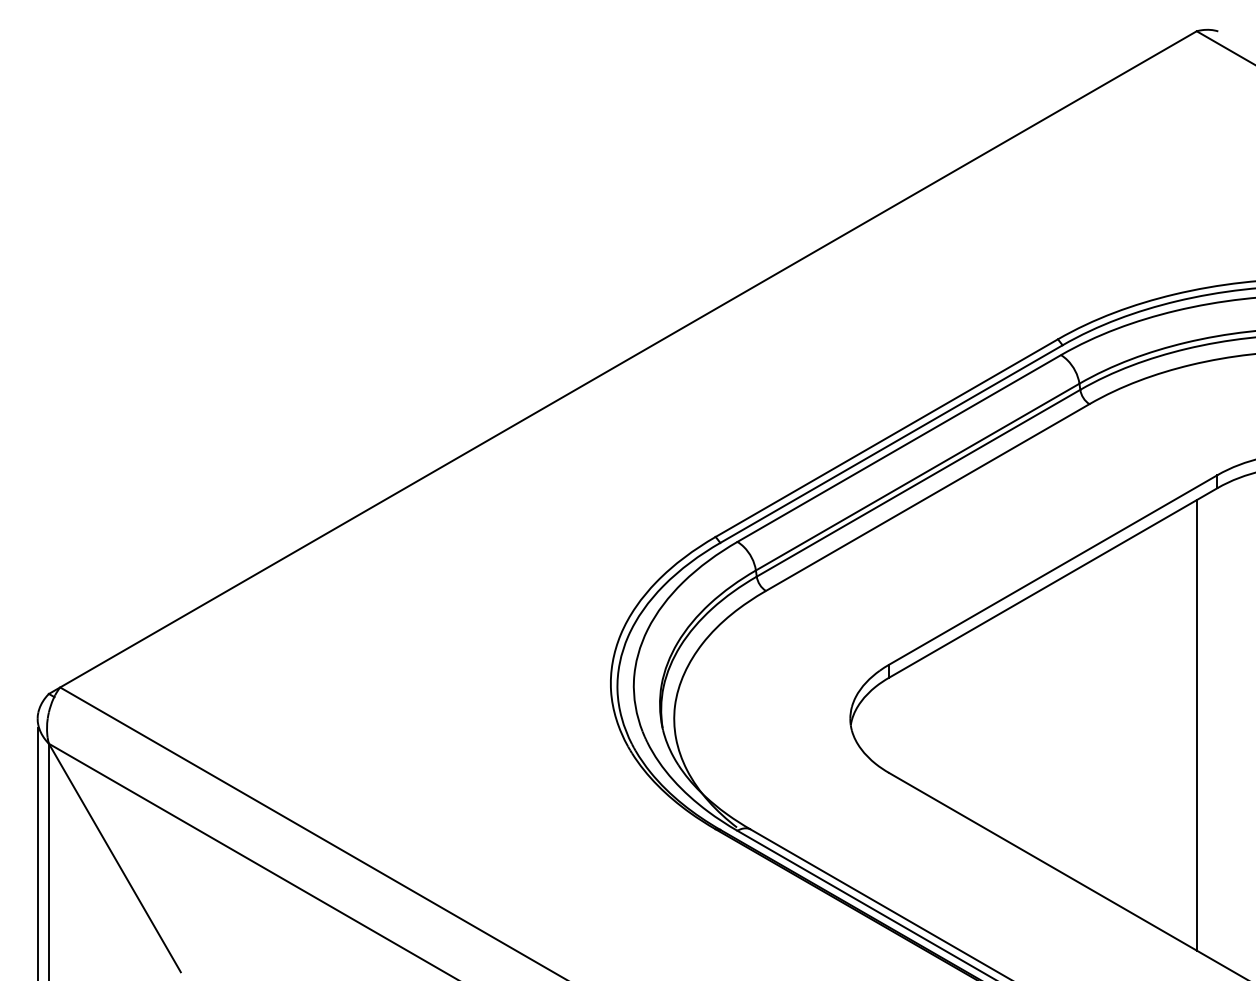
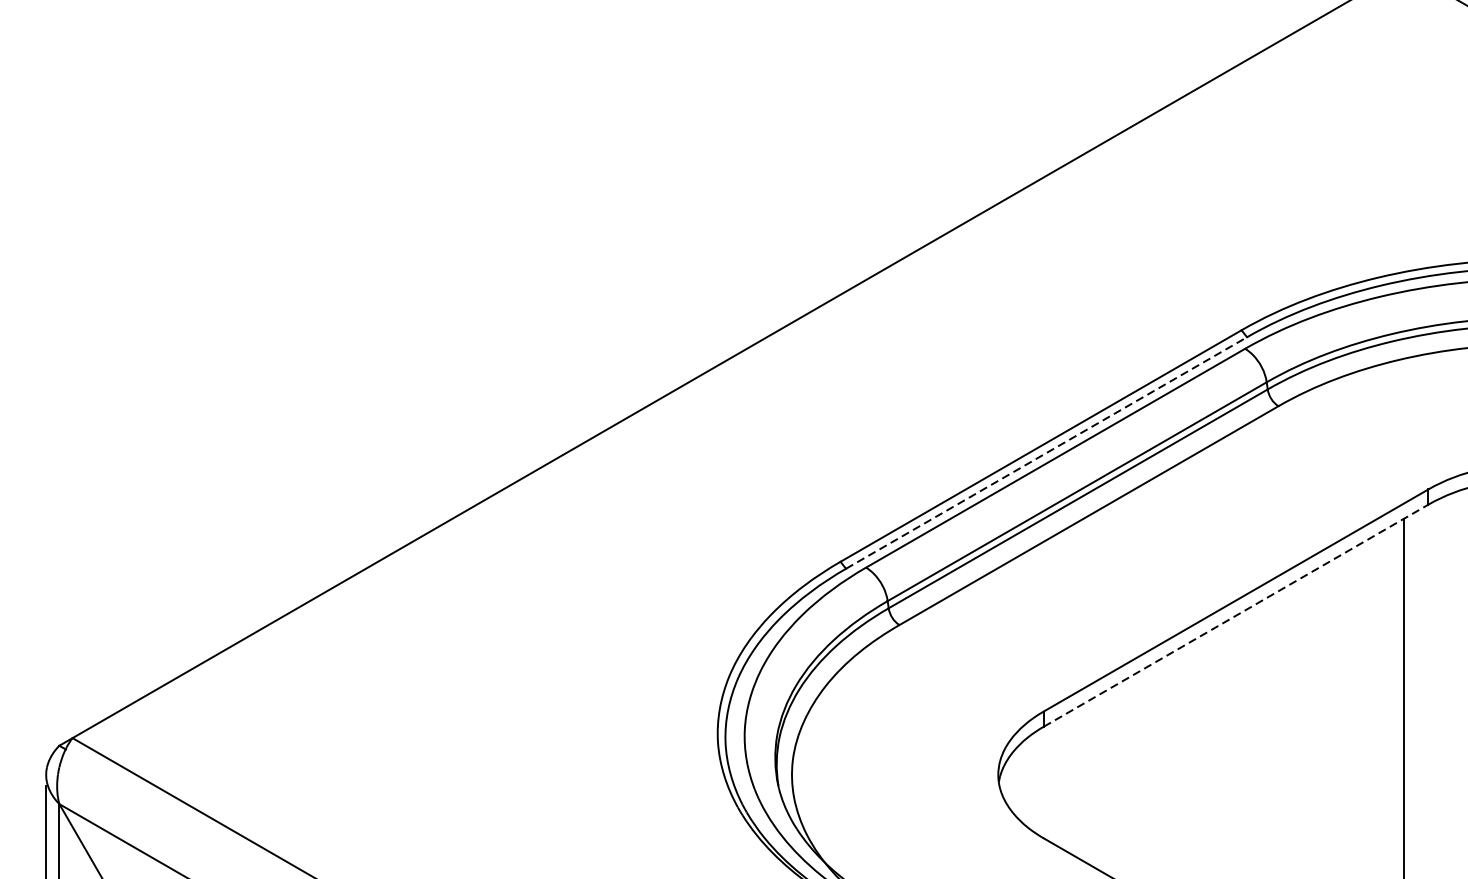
line: (891, 444) -> (1046, 453), solid -> dashed
line: (1053, 582) -> (1236, 615), solid -> dashed

